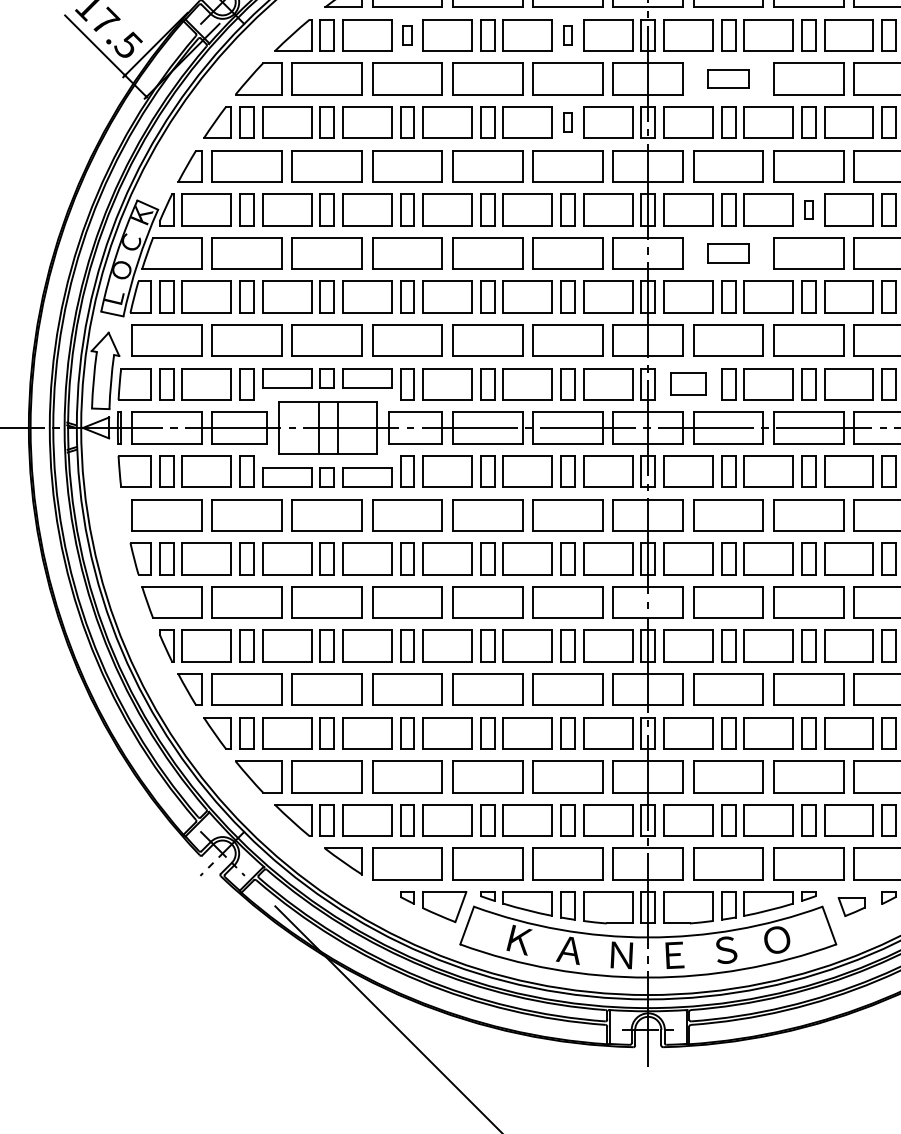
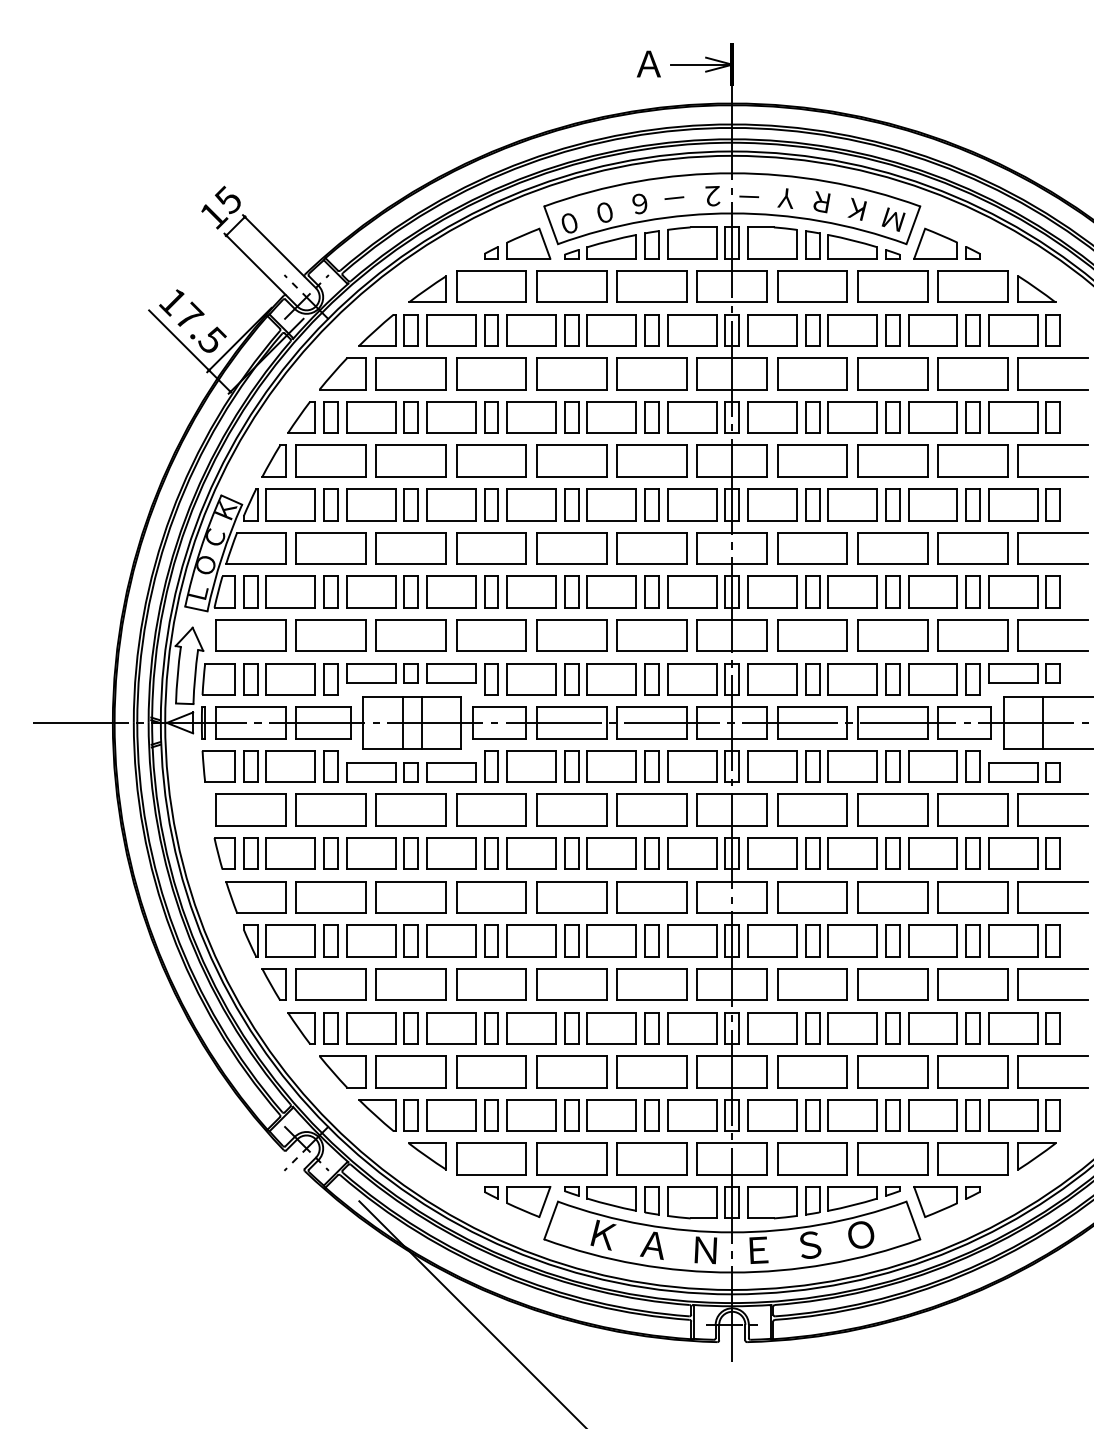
part: (407, 35) -> (491, 330), size x1.67
part: (567, 35) -> (651, 330), size x1.67
part: (728, 78) -> (812, 373), size x1.67
part: (567, 122) -> (651, 417), size x1.67
part: (808, 209) -> (892, 504), size x1.67
part: (728, 253) -> (812, 548), size x1.67
part: (688, 384) -> (772, 679), size x1.43
part: (851, 906) -> (935, 1201), size x1.67

